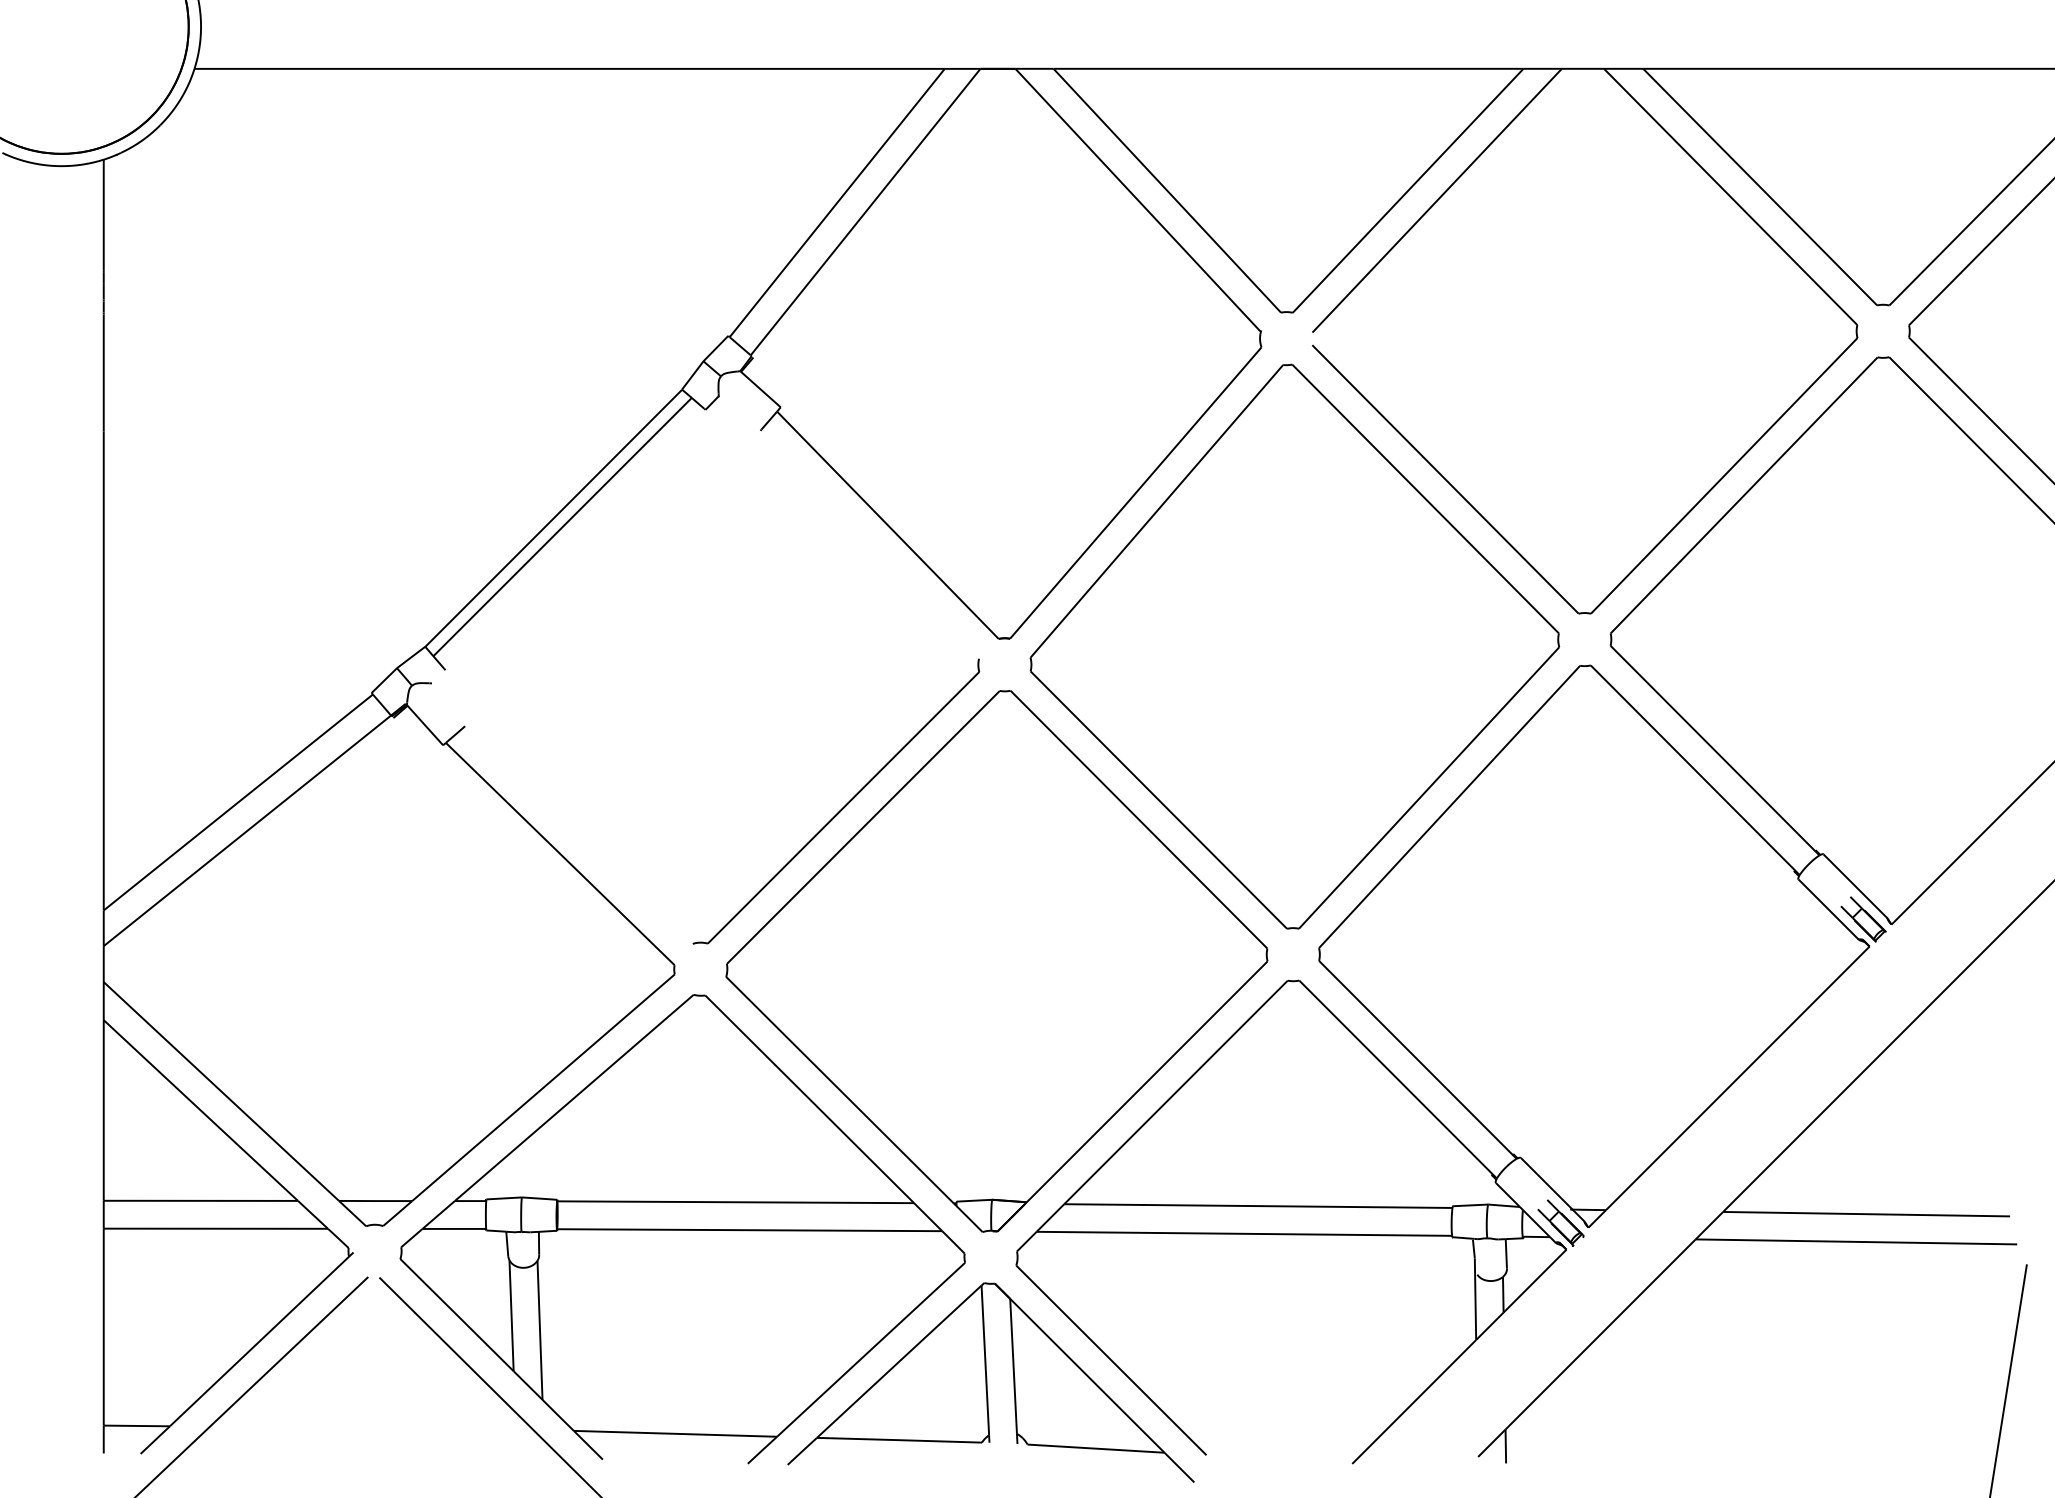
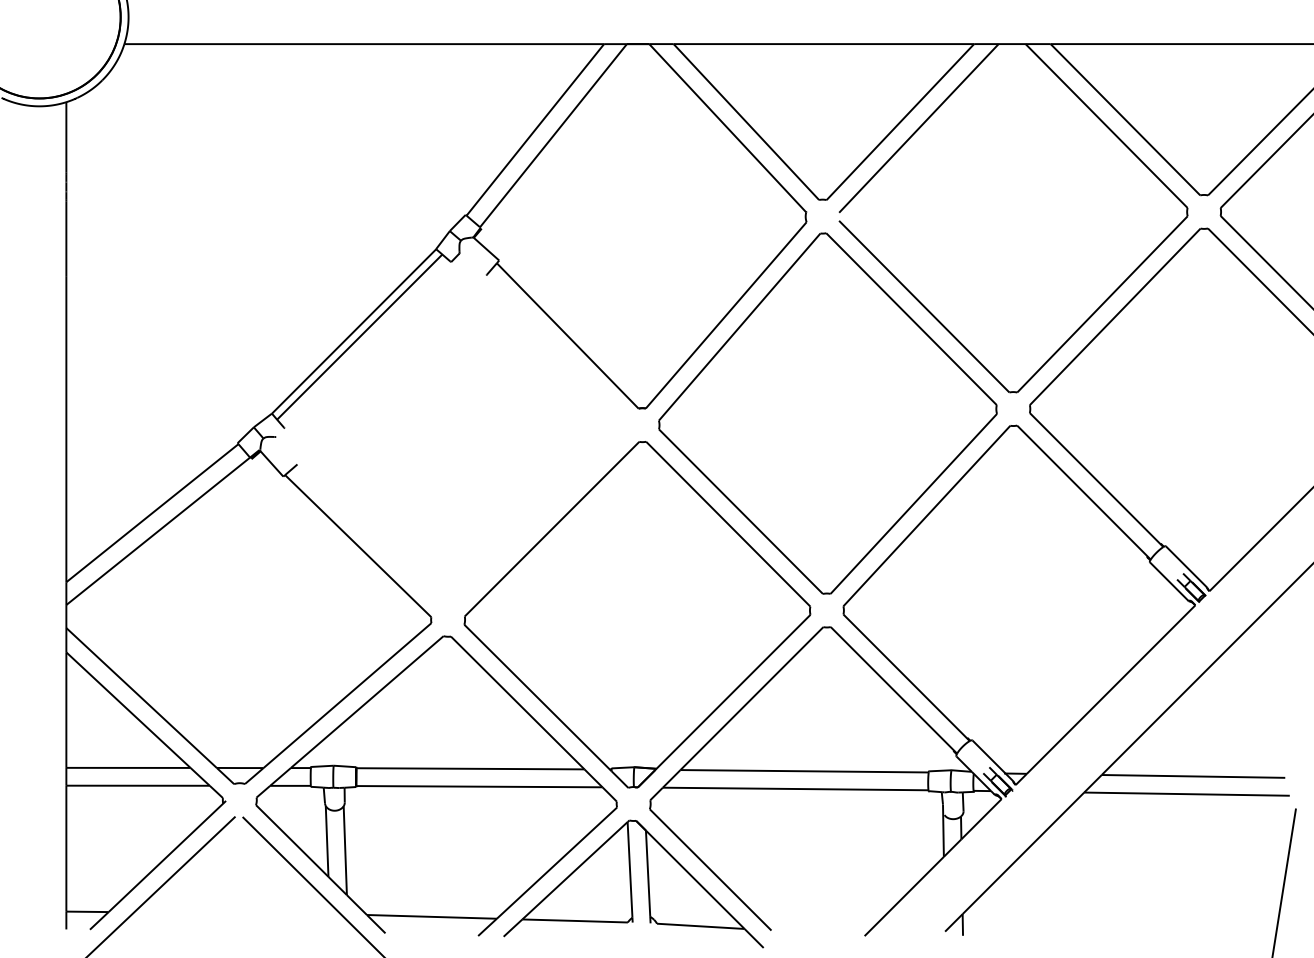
part: (835, 801) -> (534, 512), removed

